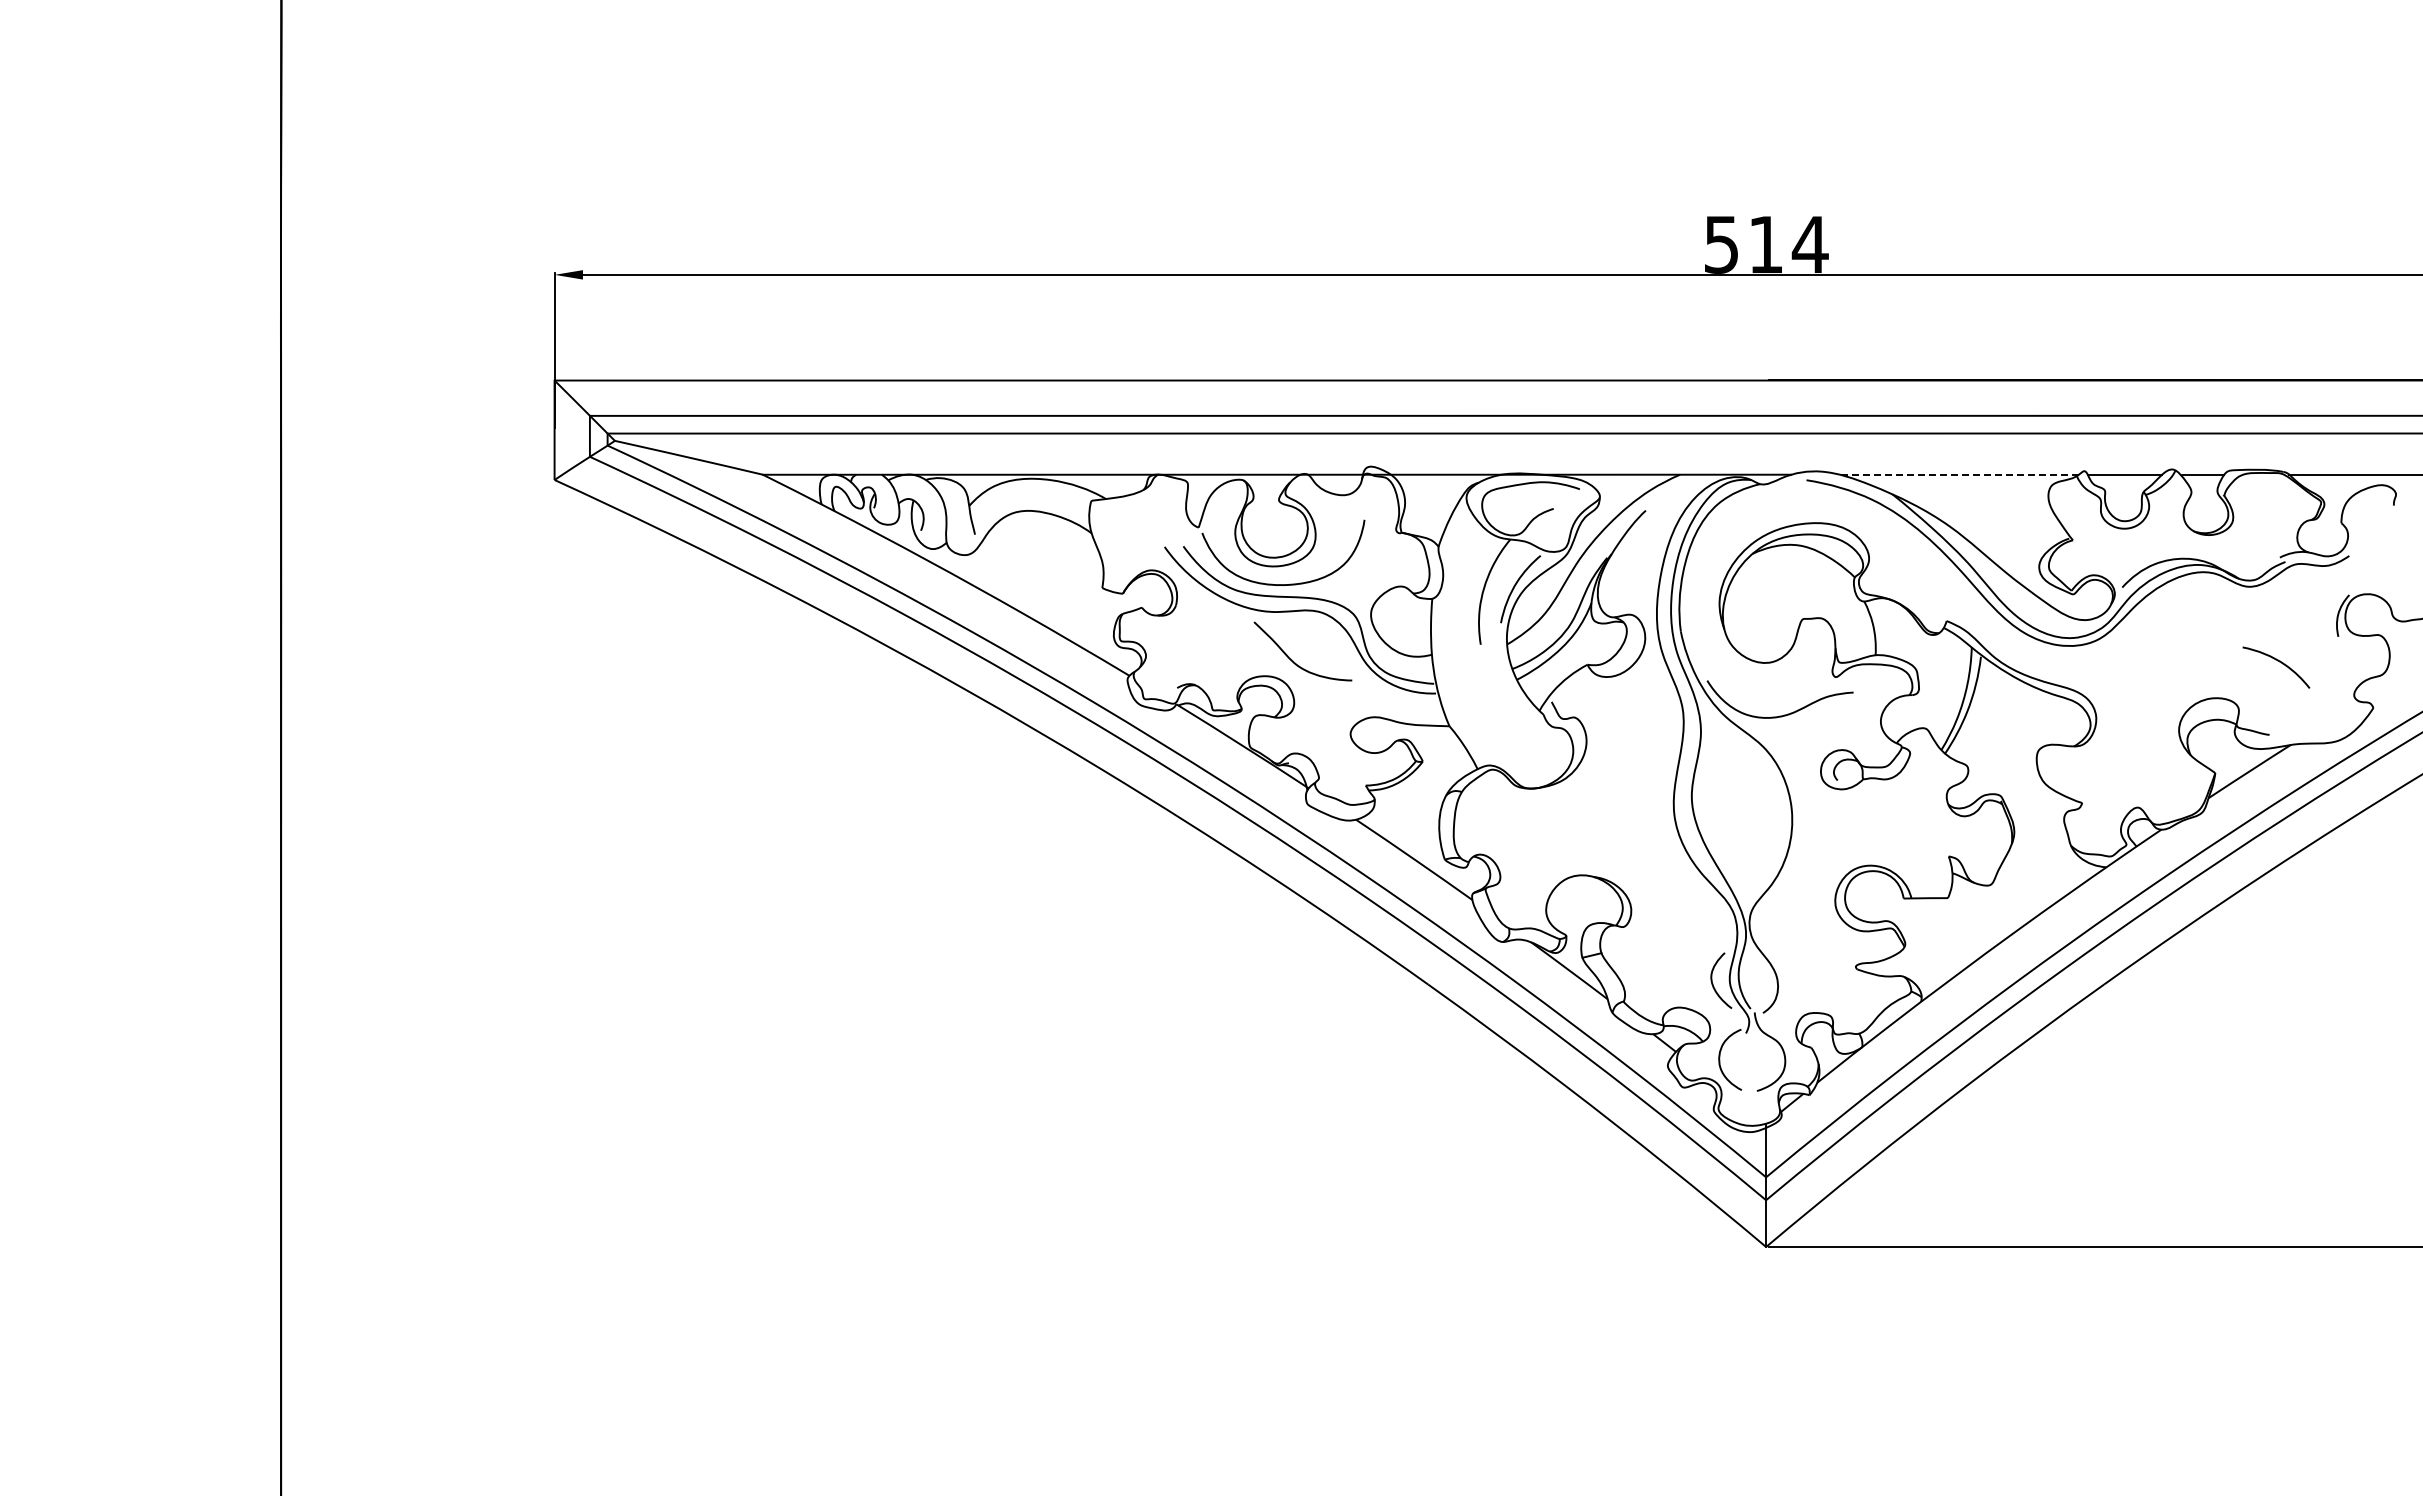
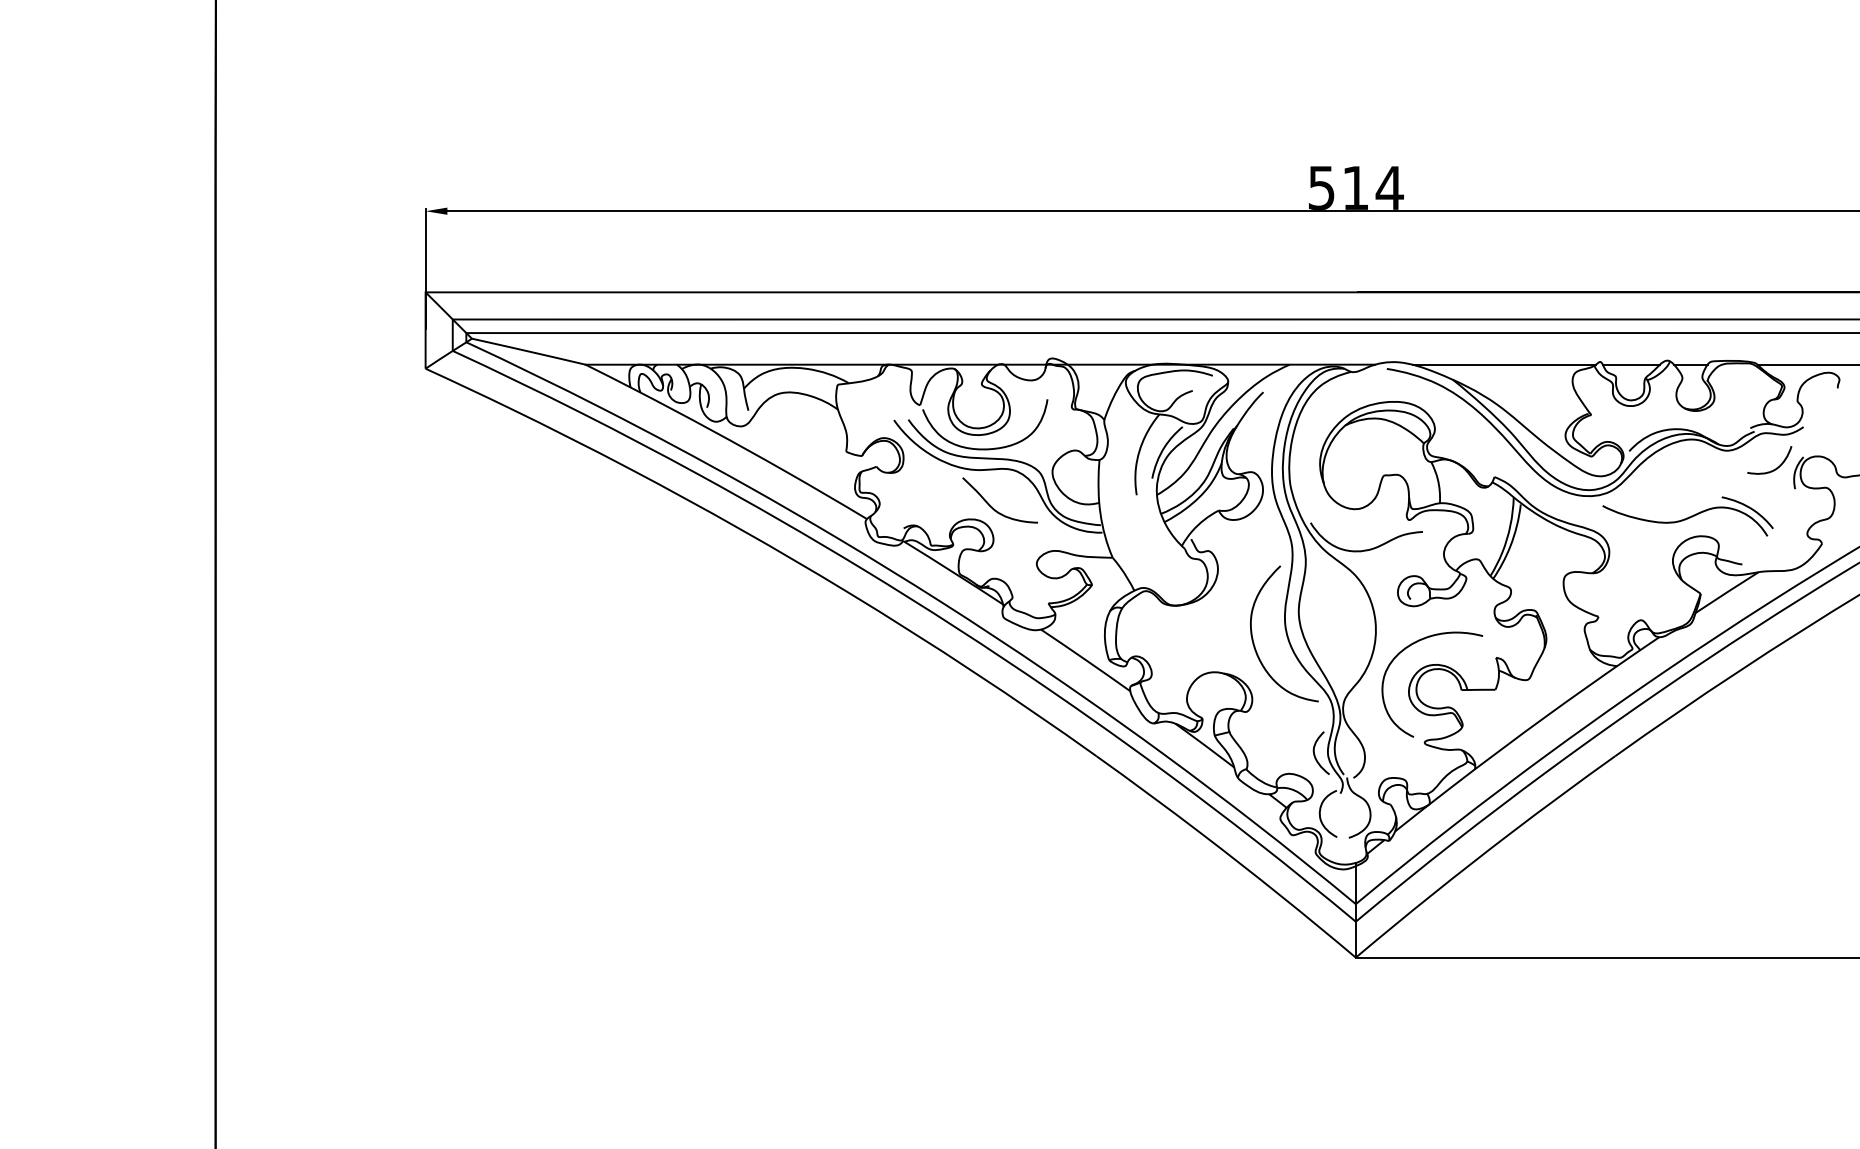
line: (1958, 474) -> (1503, 364), dashed -> solid
curve: (2311, 610) -> (1774, 468), added
curve: (2194, 677) -> (1684, 520), added
curve: (1633, 835) -> (1254, 641), added
curve: (1832, 844) -> (1406, 648), added

